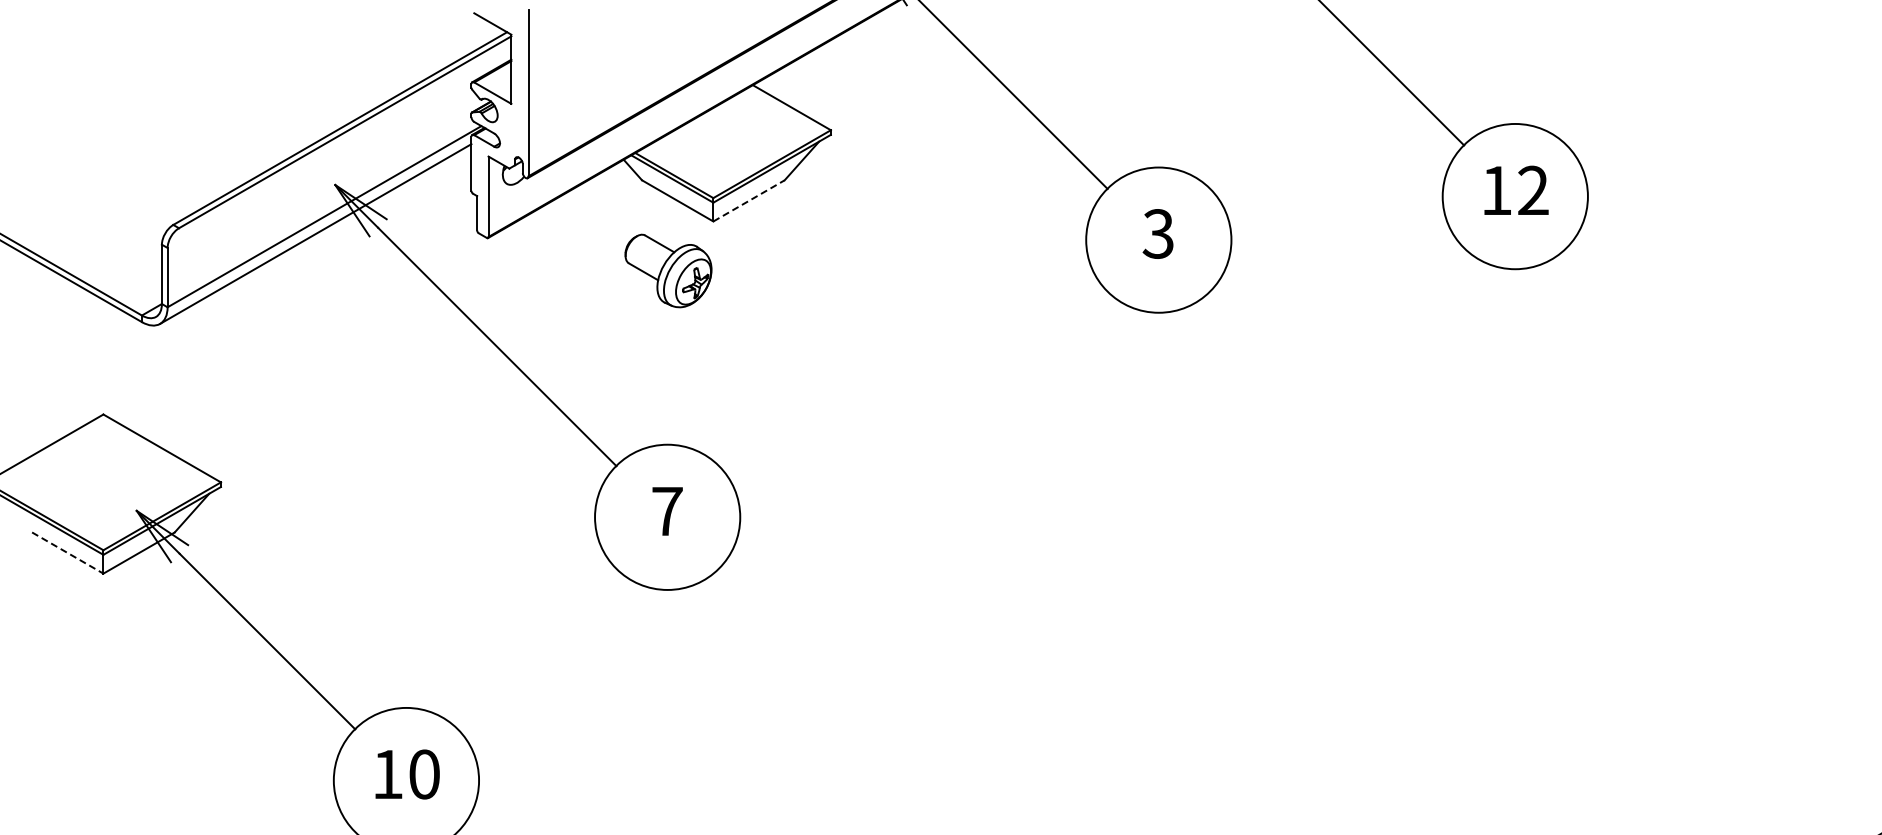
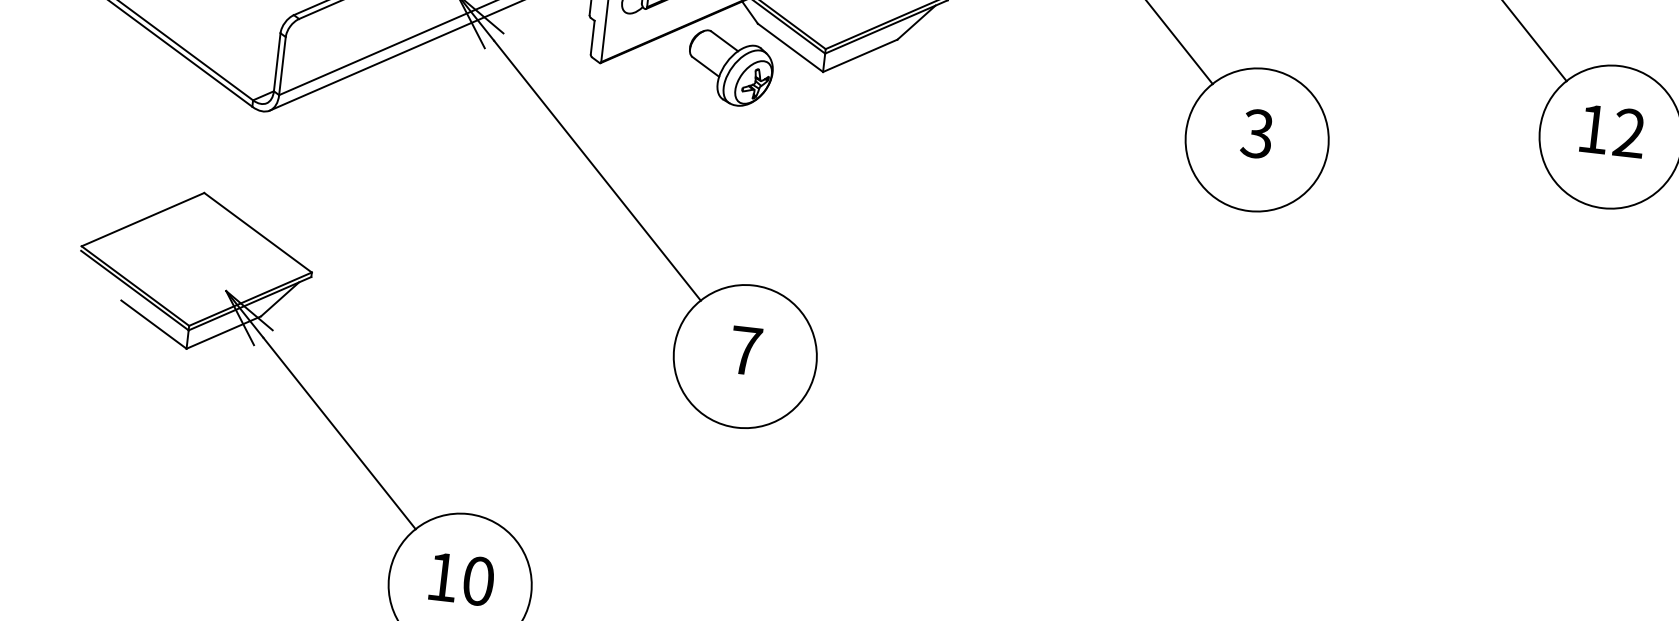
line: (749, 200) -> (860, 55), dashed -> solid
part: (668, 270) -> (730, 68), moved
line: (68, 553) -> (154, 325), dashed -> solid

